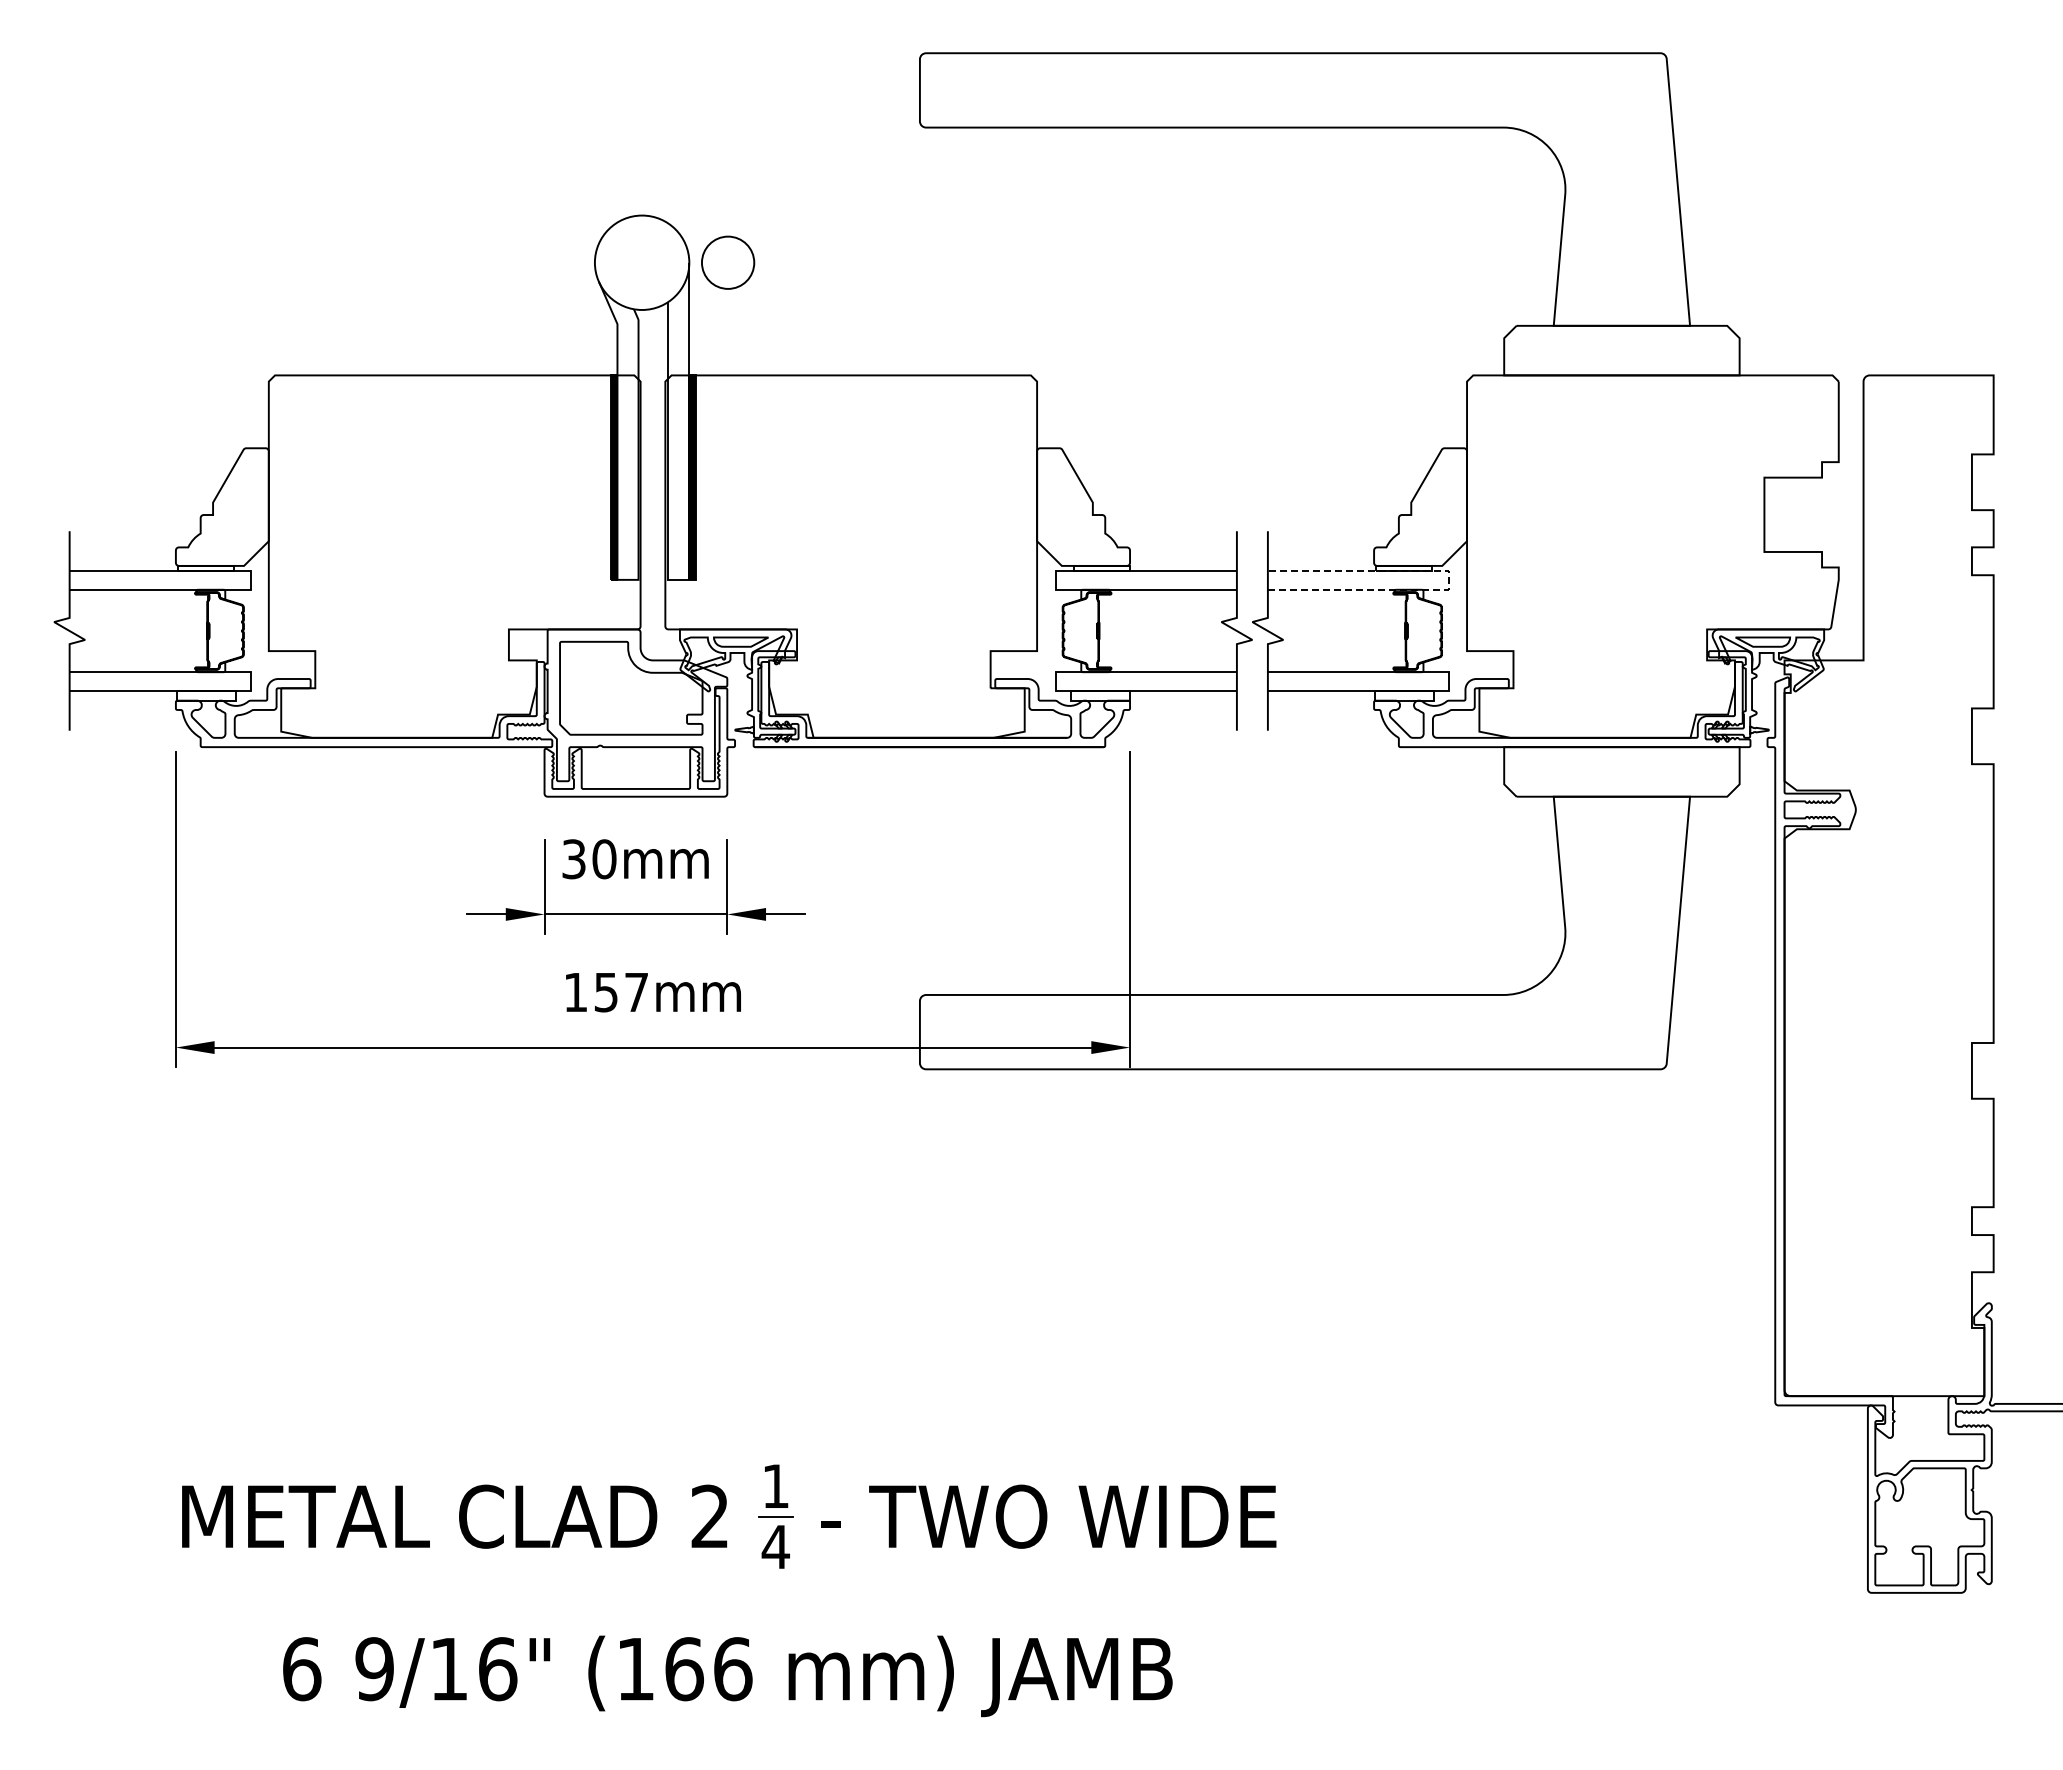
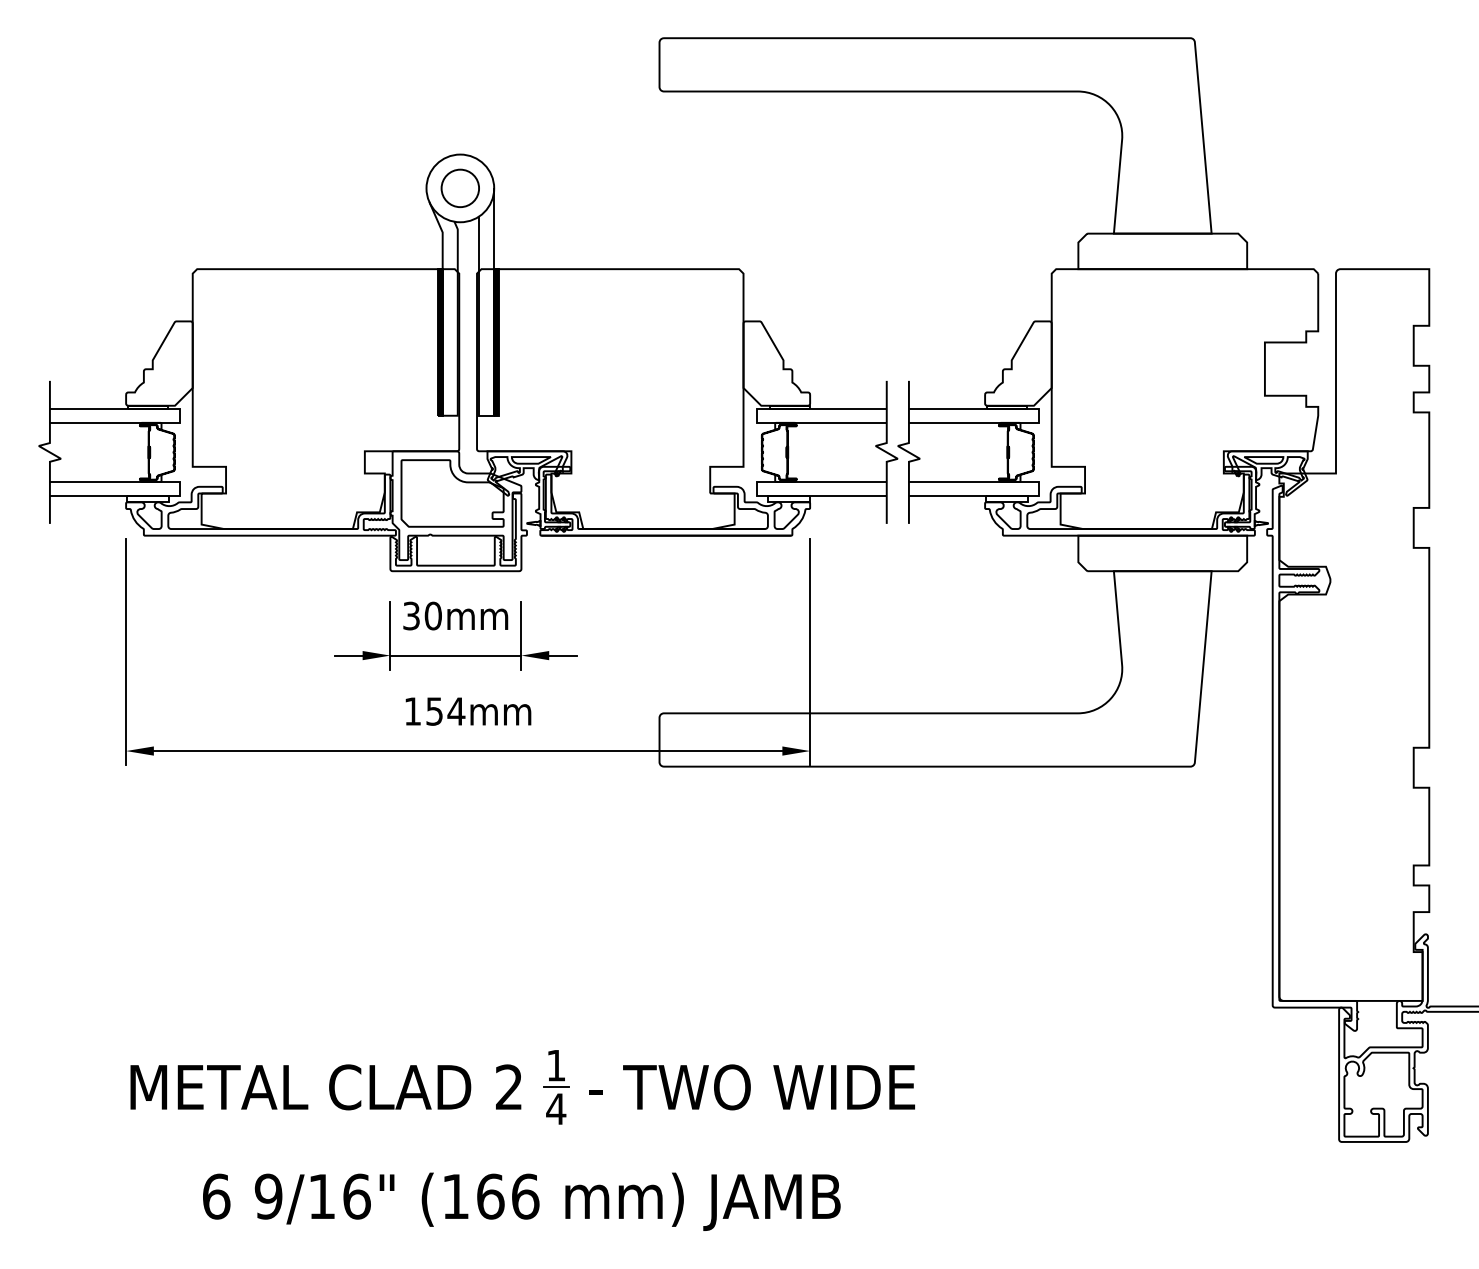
circle: (728, 262) -> (460, 188), moved
line: (1449, 580) -> (1039, 416), dashed -> solid
text: (636, 992) -> (456, 711), 157mm -> 154mm

